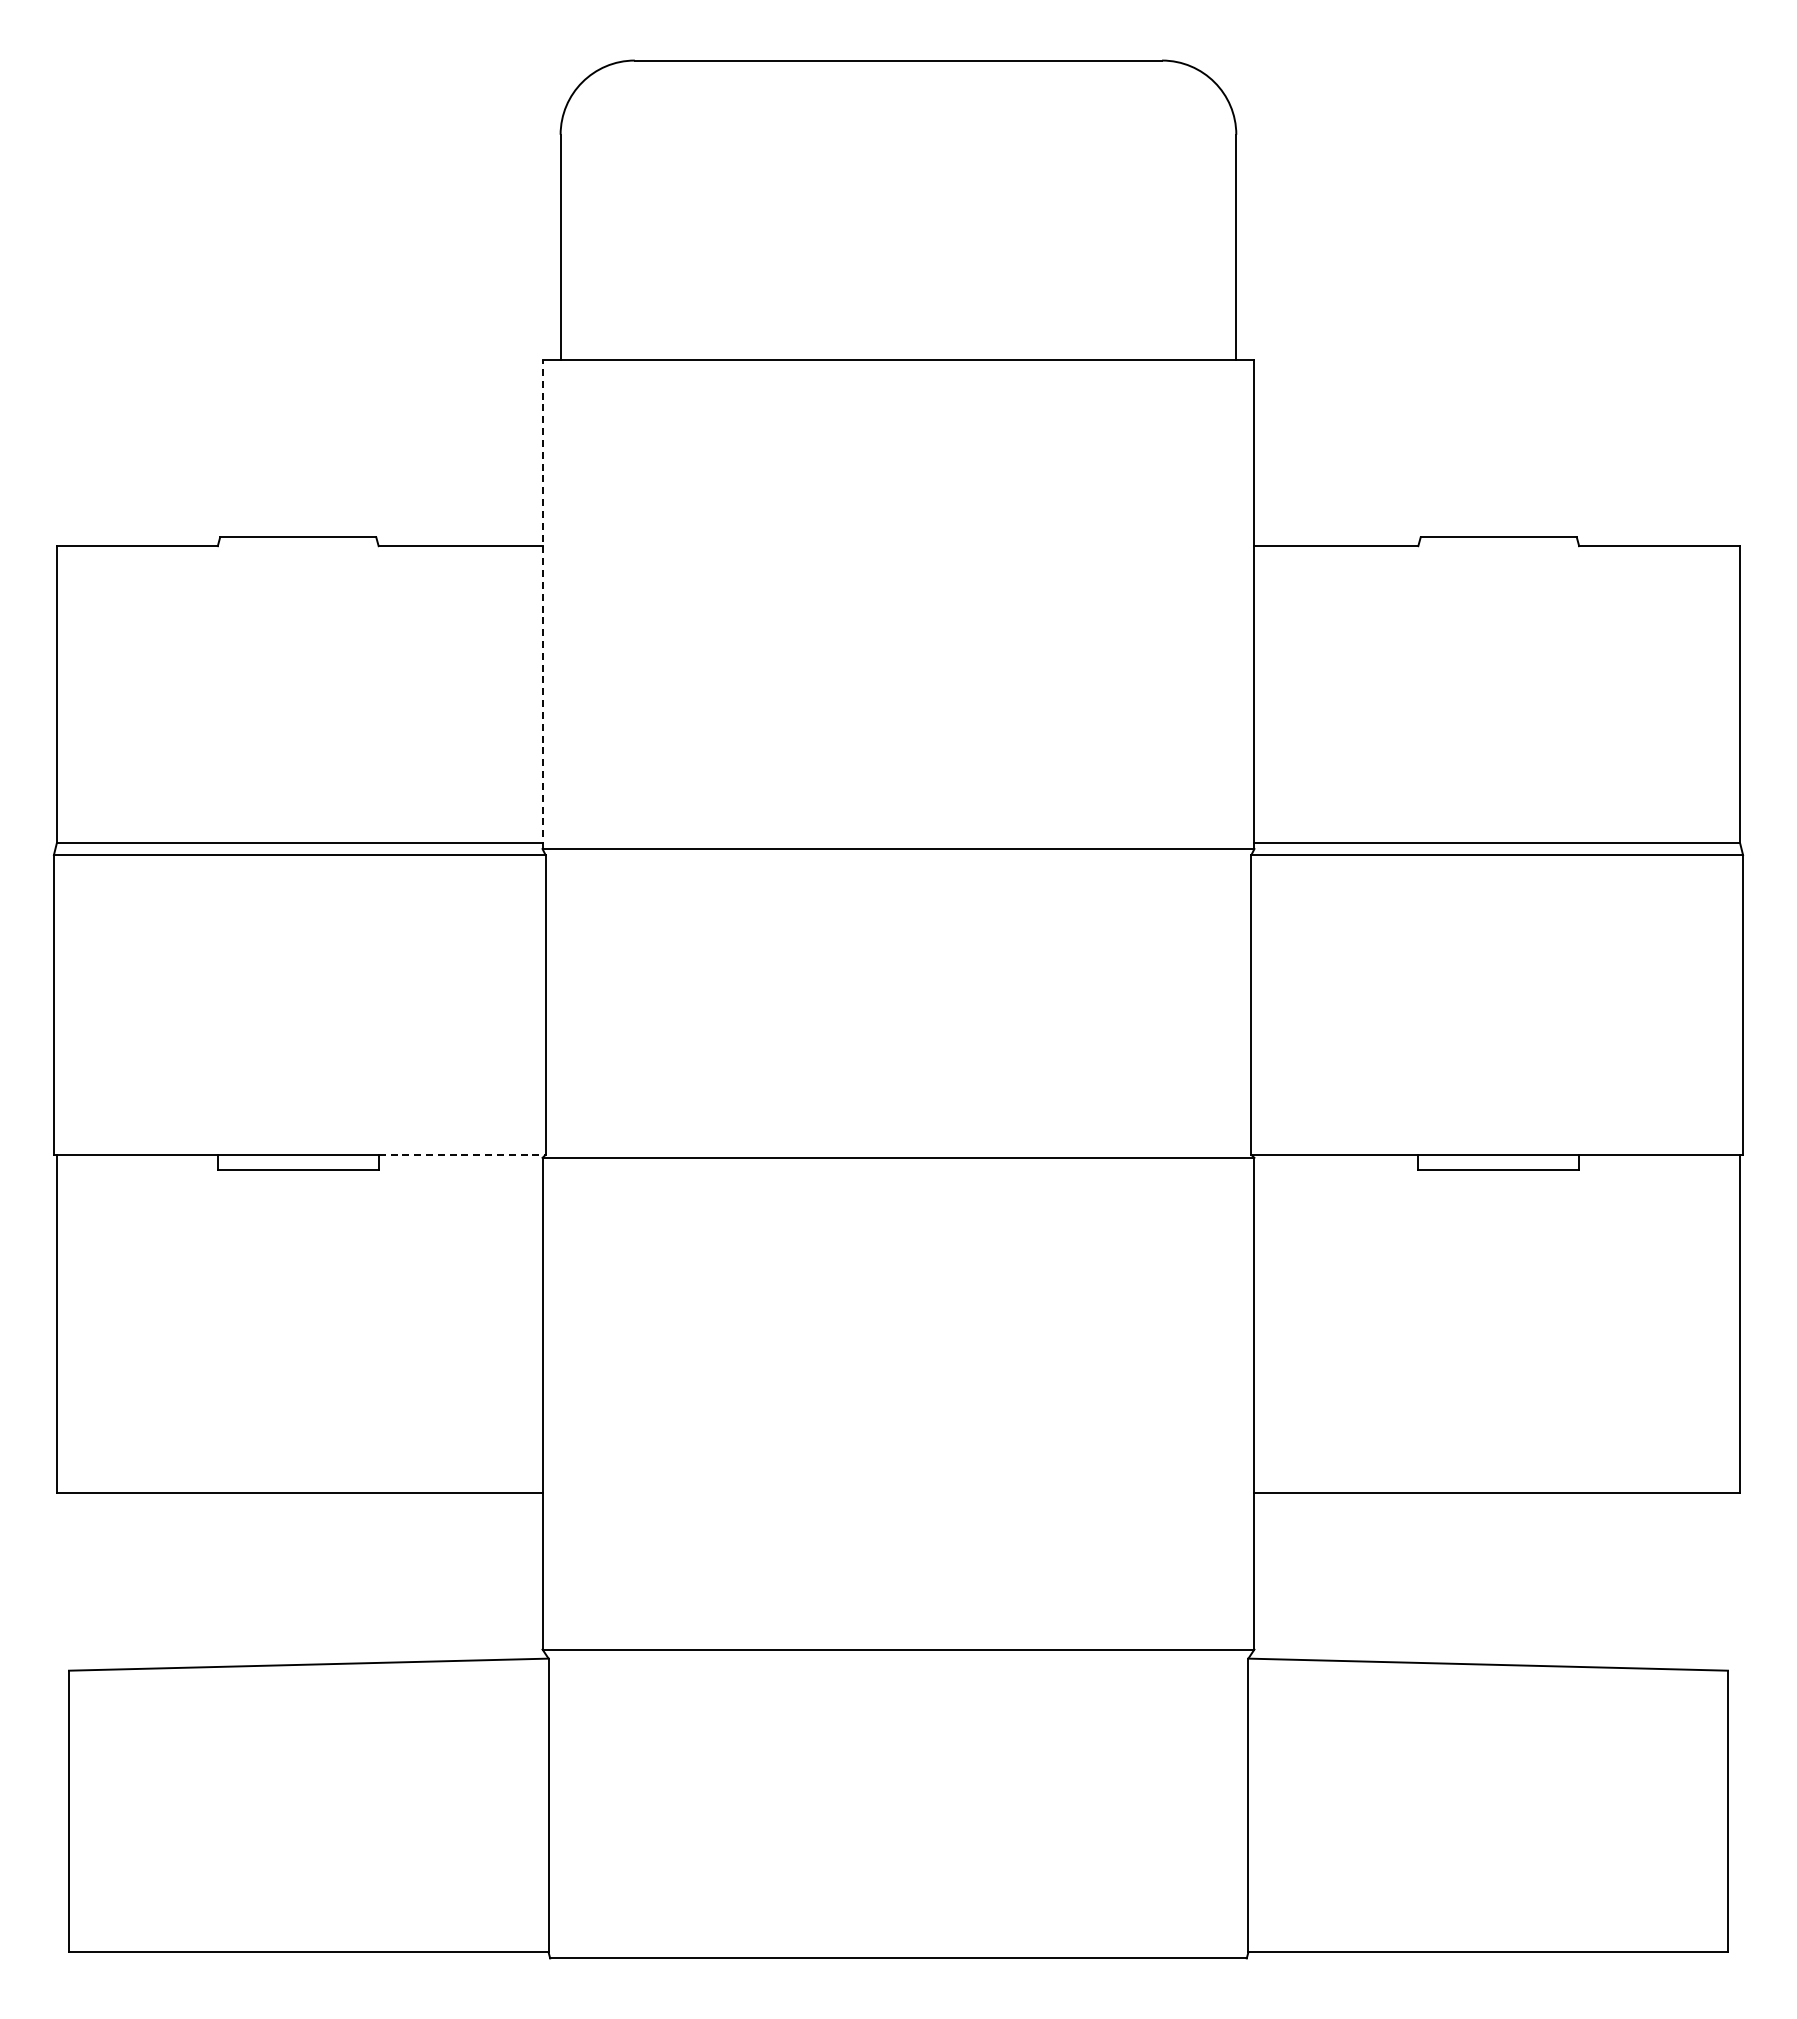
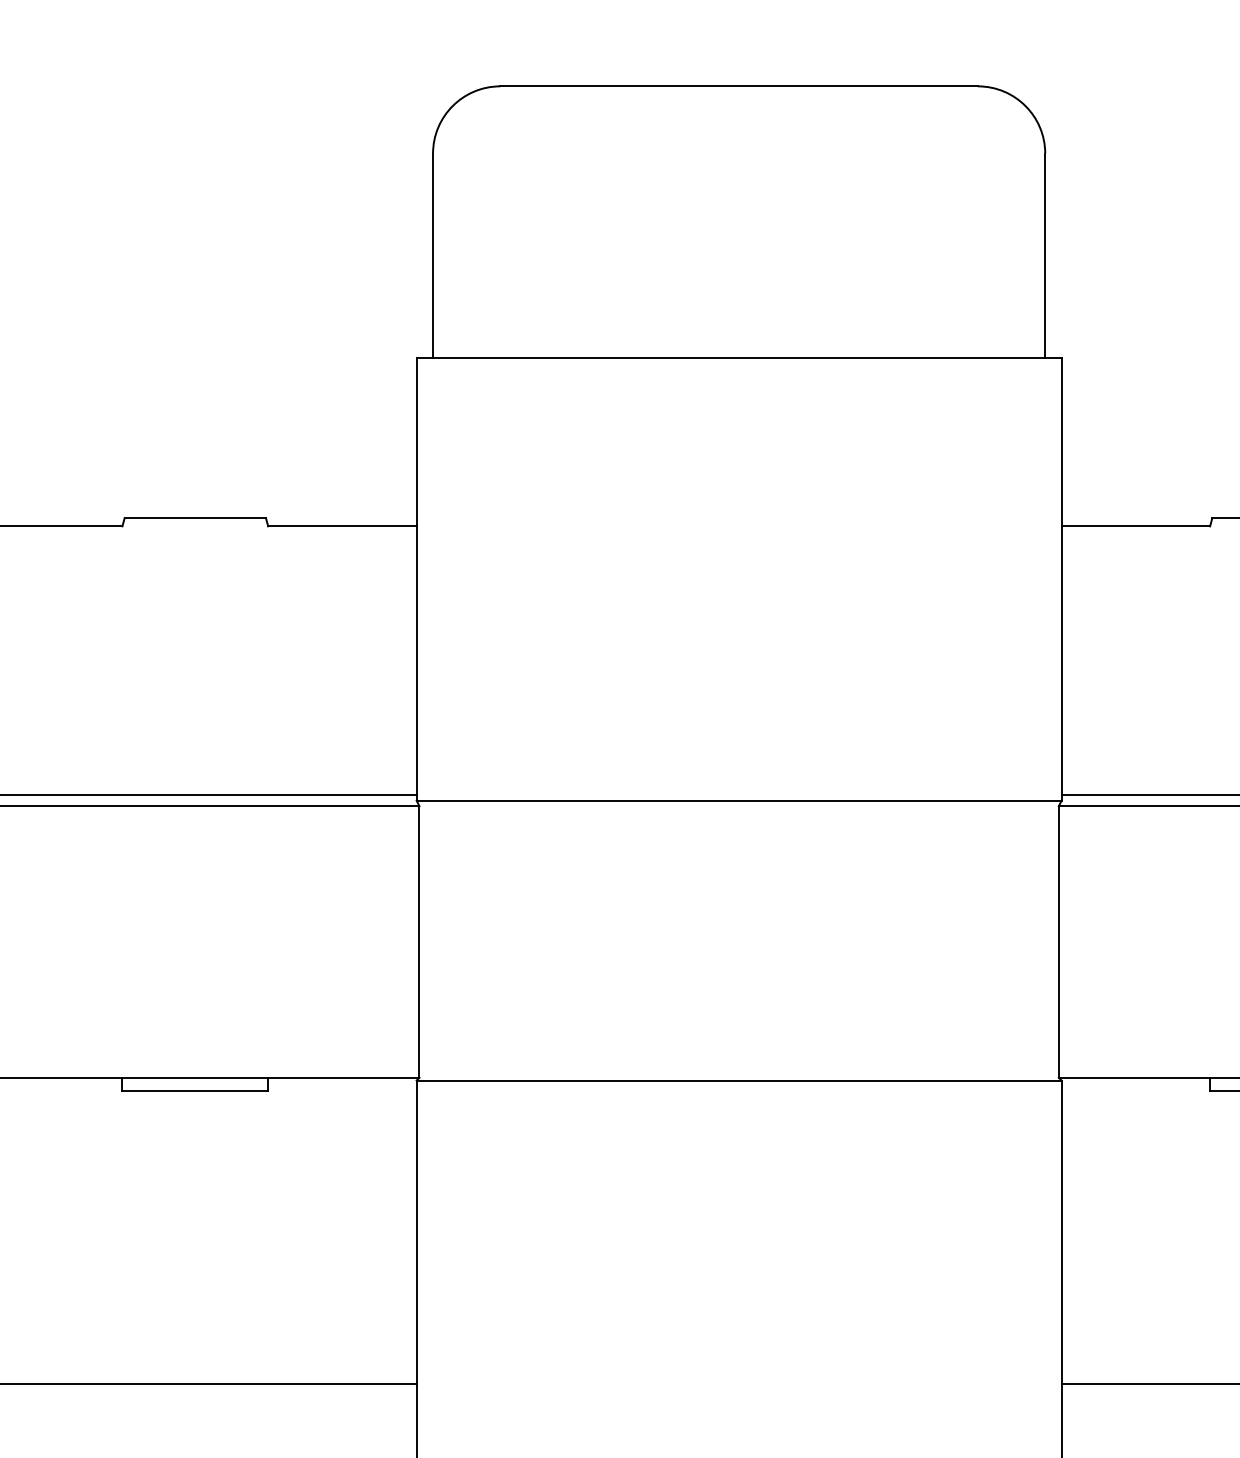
line: (542, 604) -> (416, 579), dashed -> solid
line: (462, 1154) -> (344, 1077), dashed -> solid

